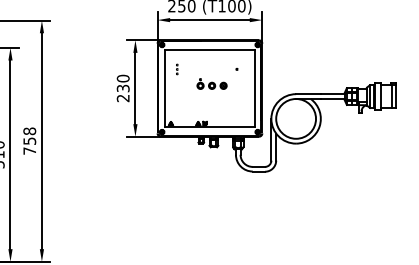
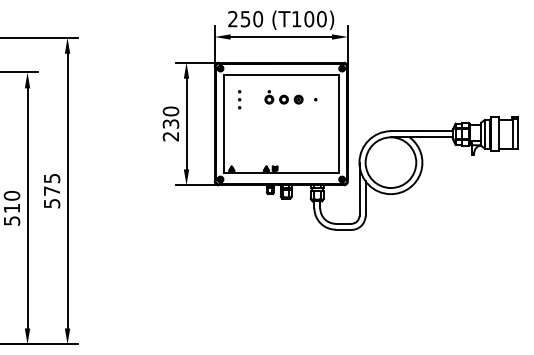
part: (177, 69) -> (239, 99), size x1.43
part: (211, 84) -> (283, 97), moved
text: (29, 140) -> (51, 190), 758 -> 575

